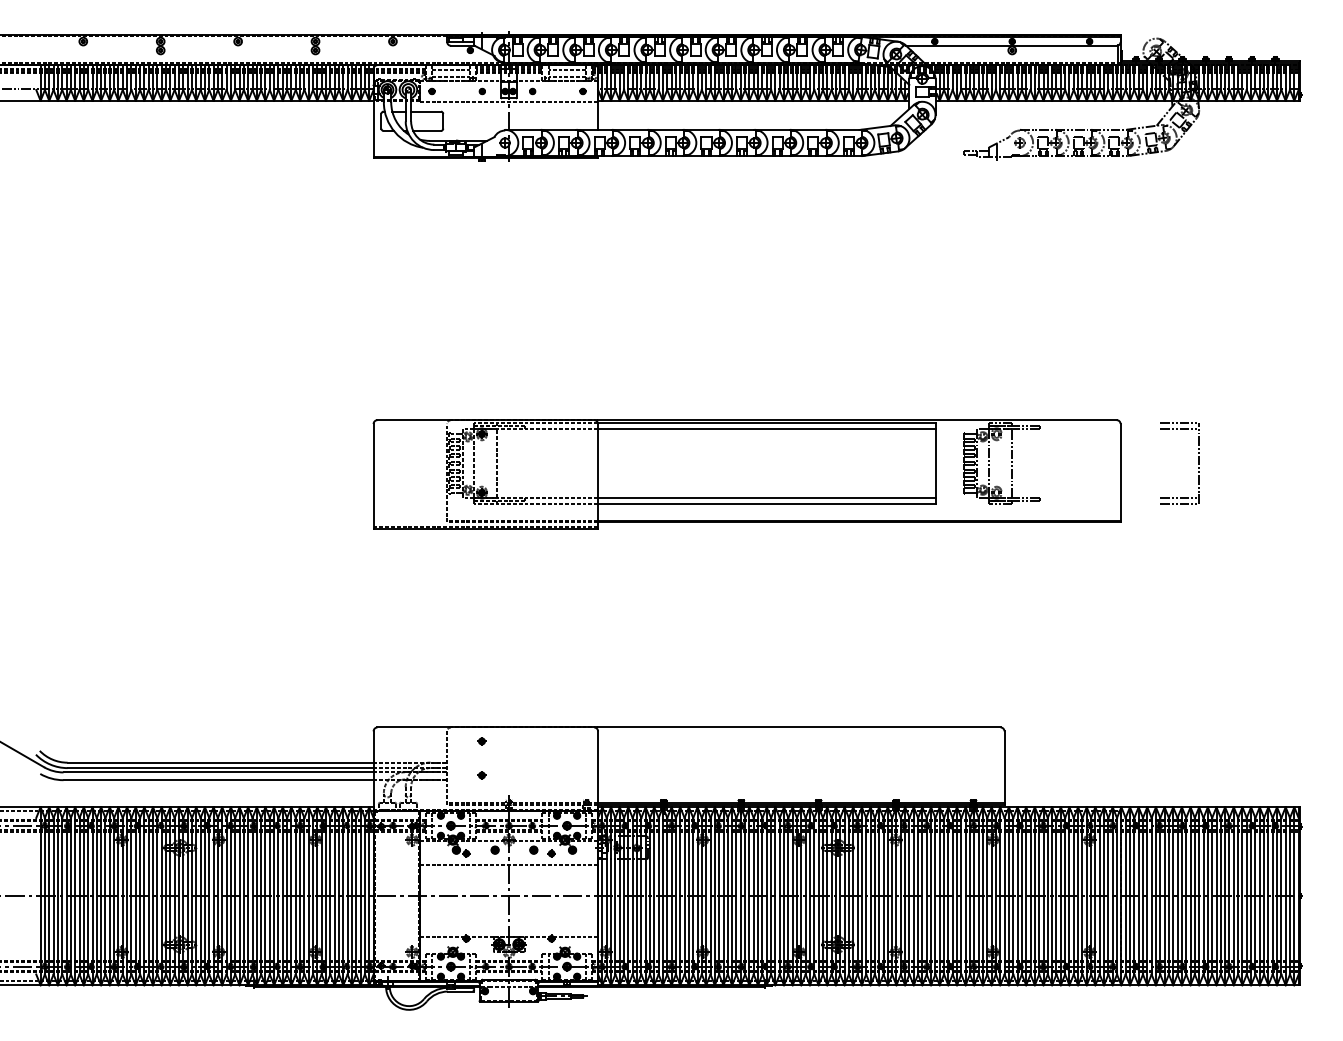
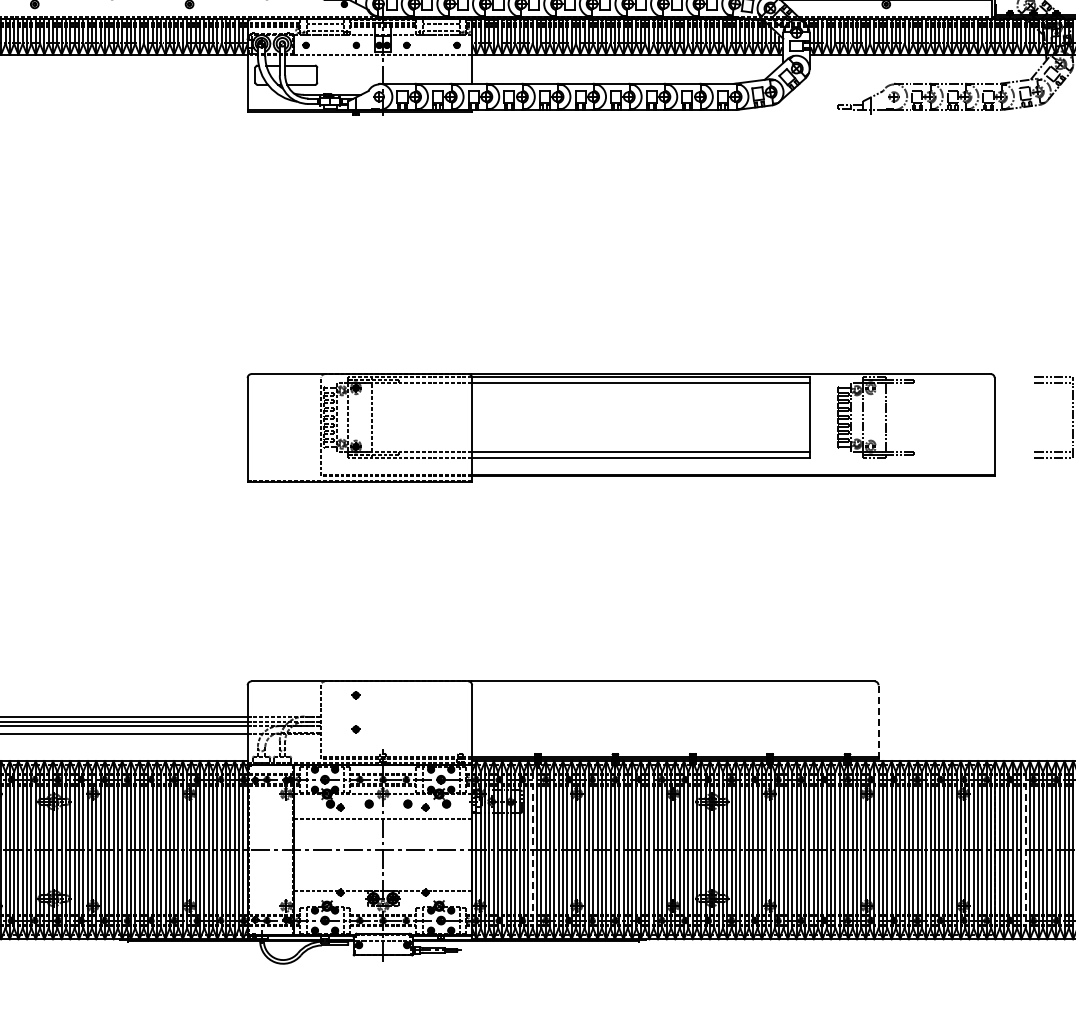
line: (1004, 768) -> (878, 722), solid -> dashed
line: (658, 896) -> (532, 850), solid -> dashed
line: (1151, 896) -> (1025, 850), solid -> dashed

